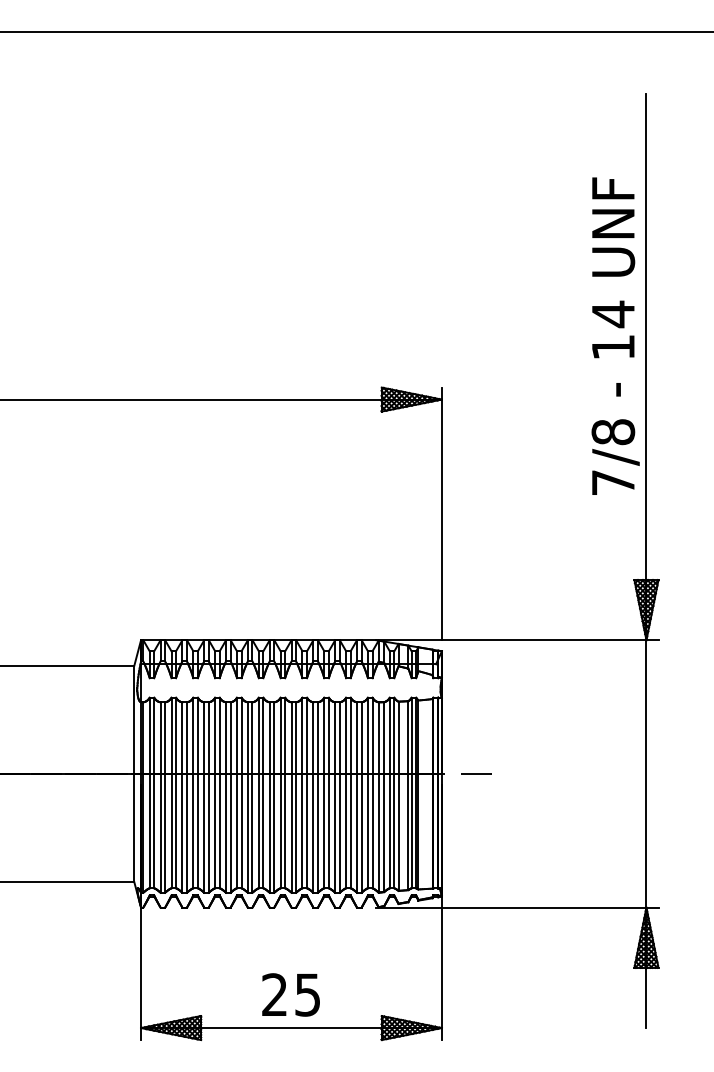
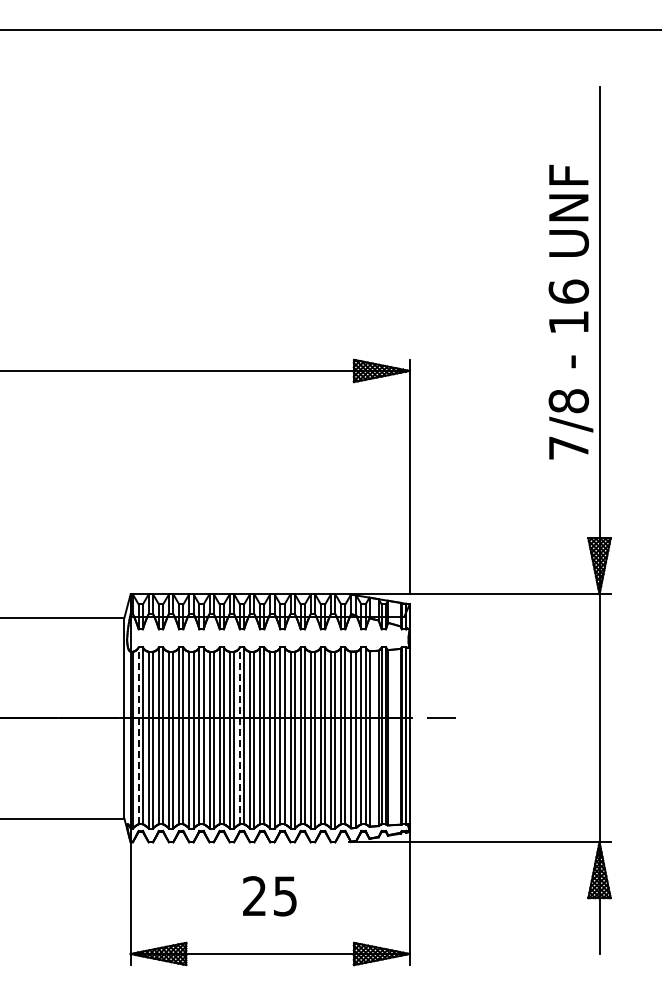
text: (613, 313) -> (568, 291), 14 -> 16
line: (149, 792) -> (138, 735), solid -> dashed
line: (258, 792) -> (239, 735), solid -> dashed
text: (290, 995) -> (269, 896), moved

